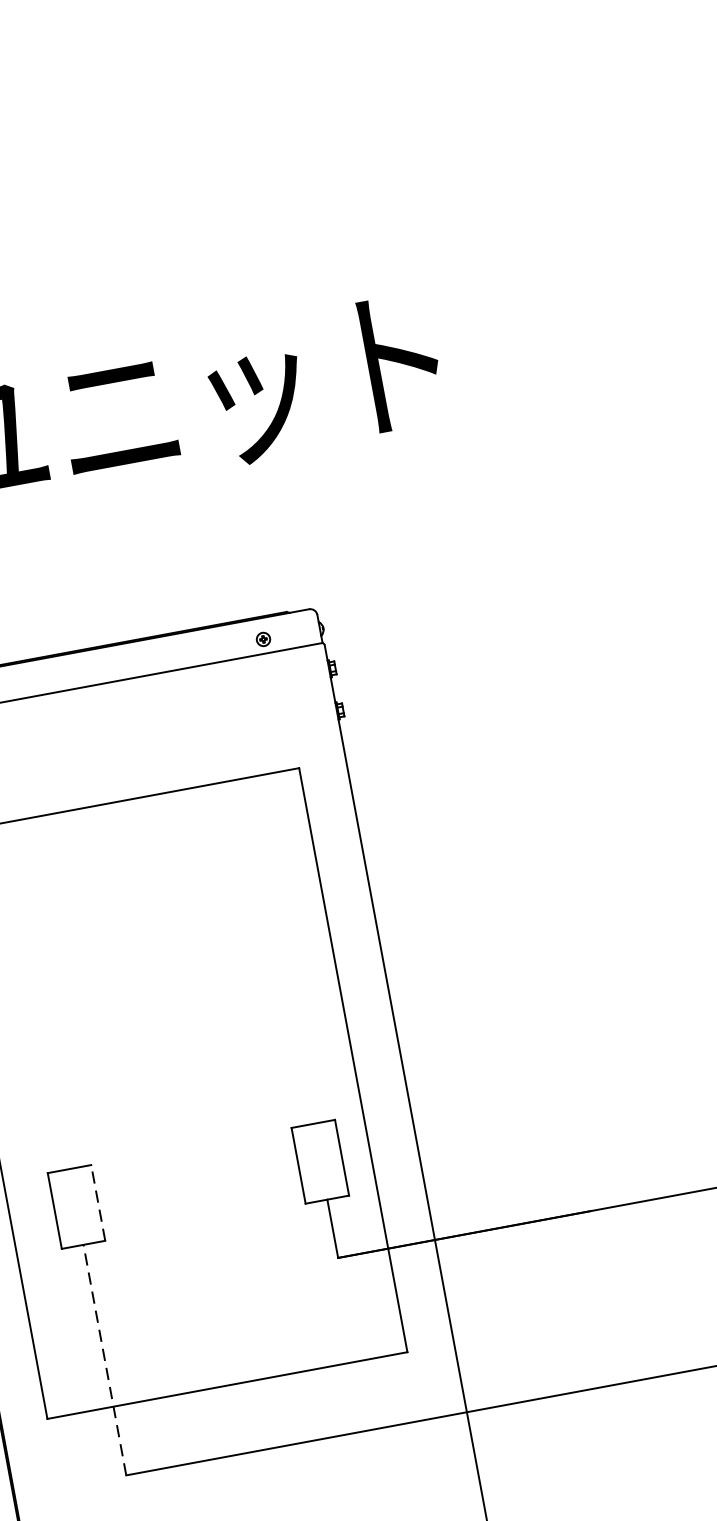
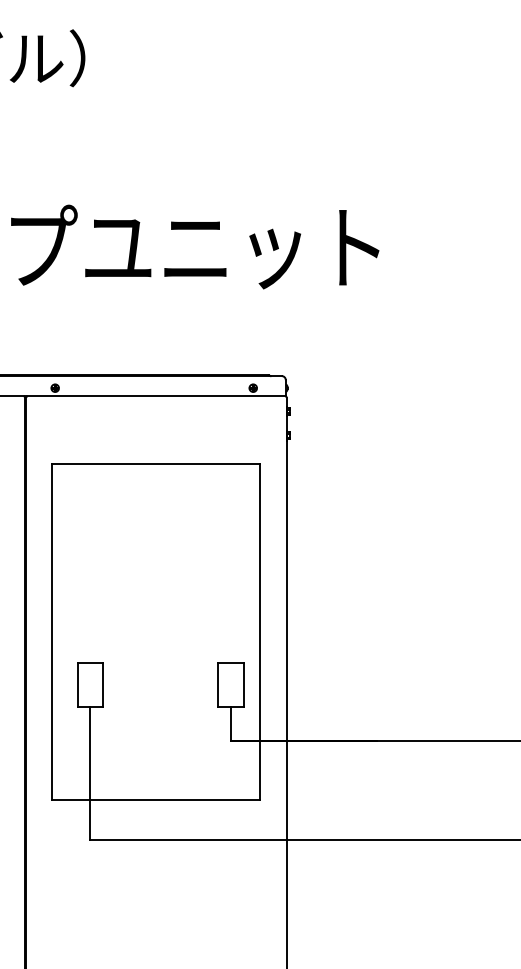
line: (97, 1203) -> (102, 685), dashed -> solid
line: (105, 1359) -> (90, 773), dashed -> solid

